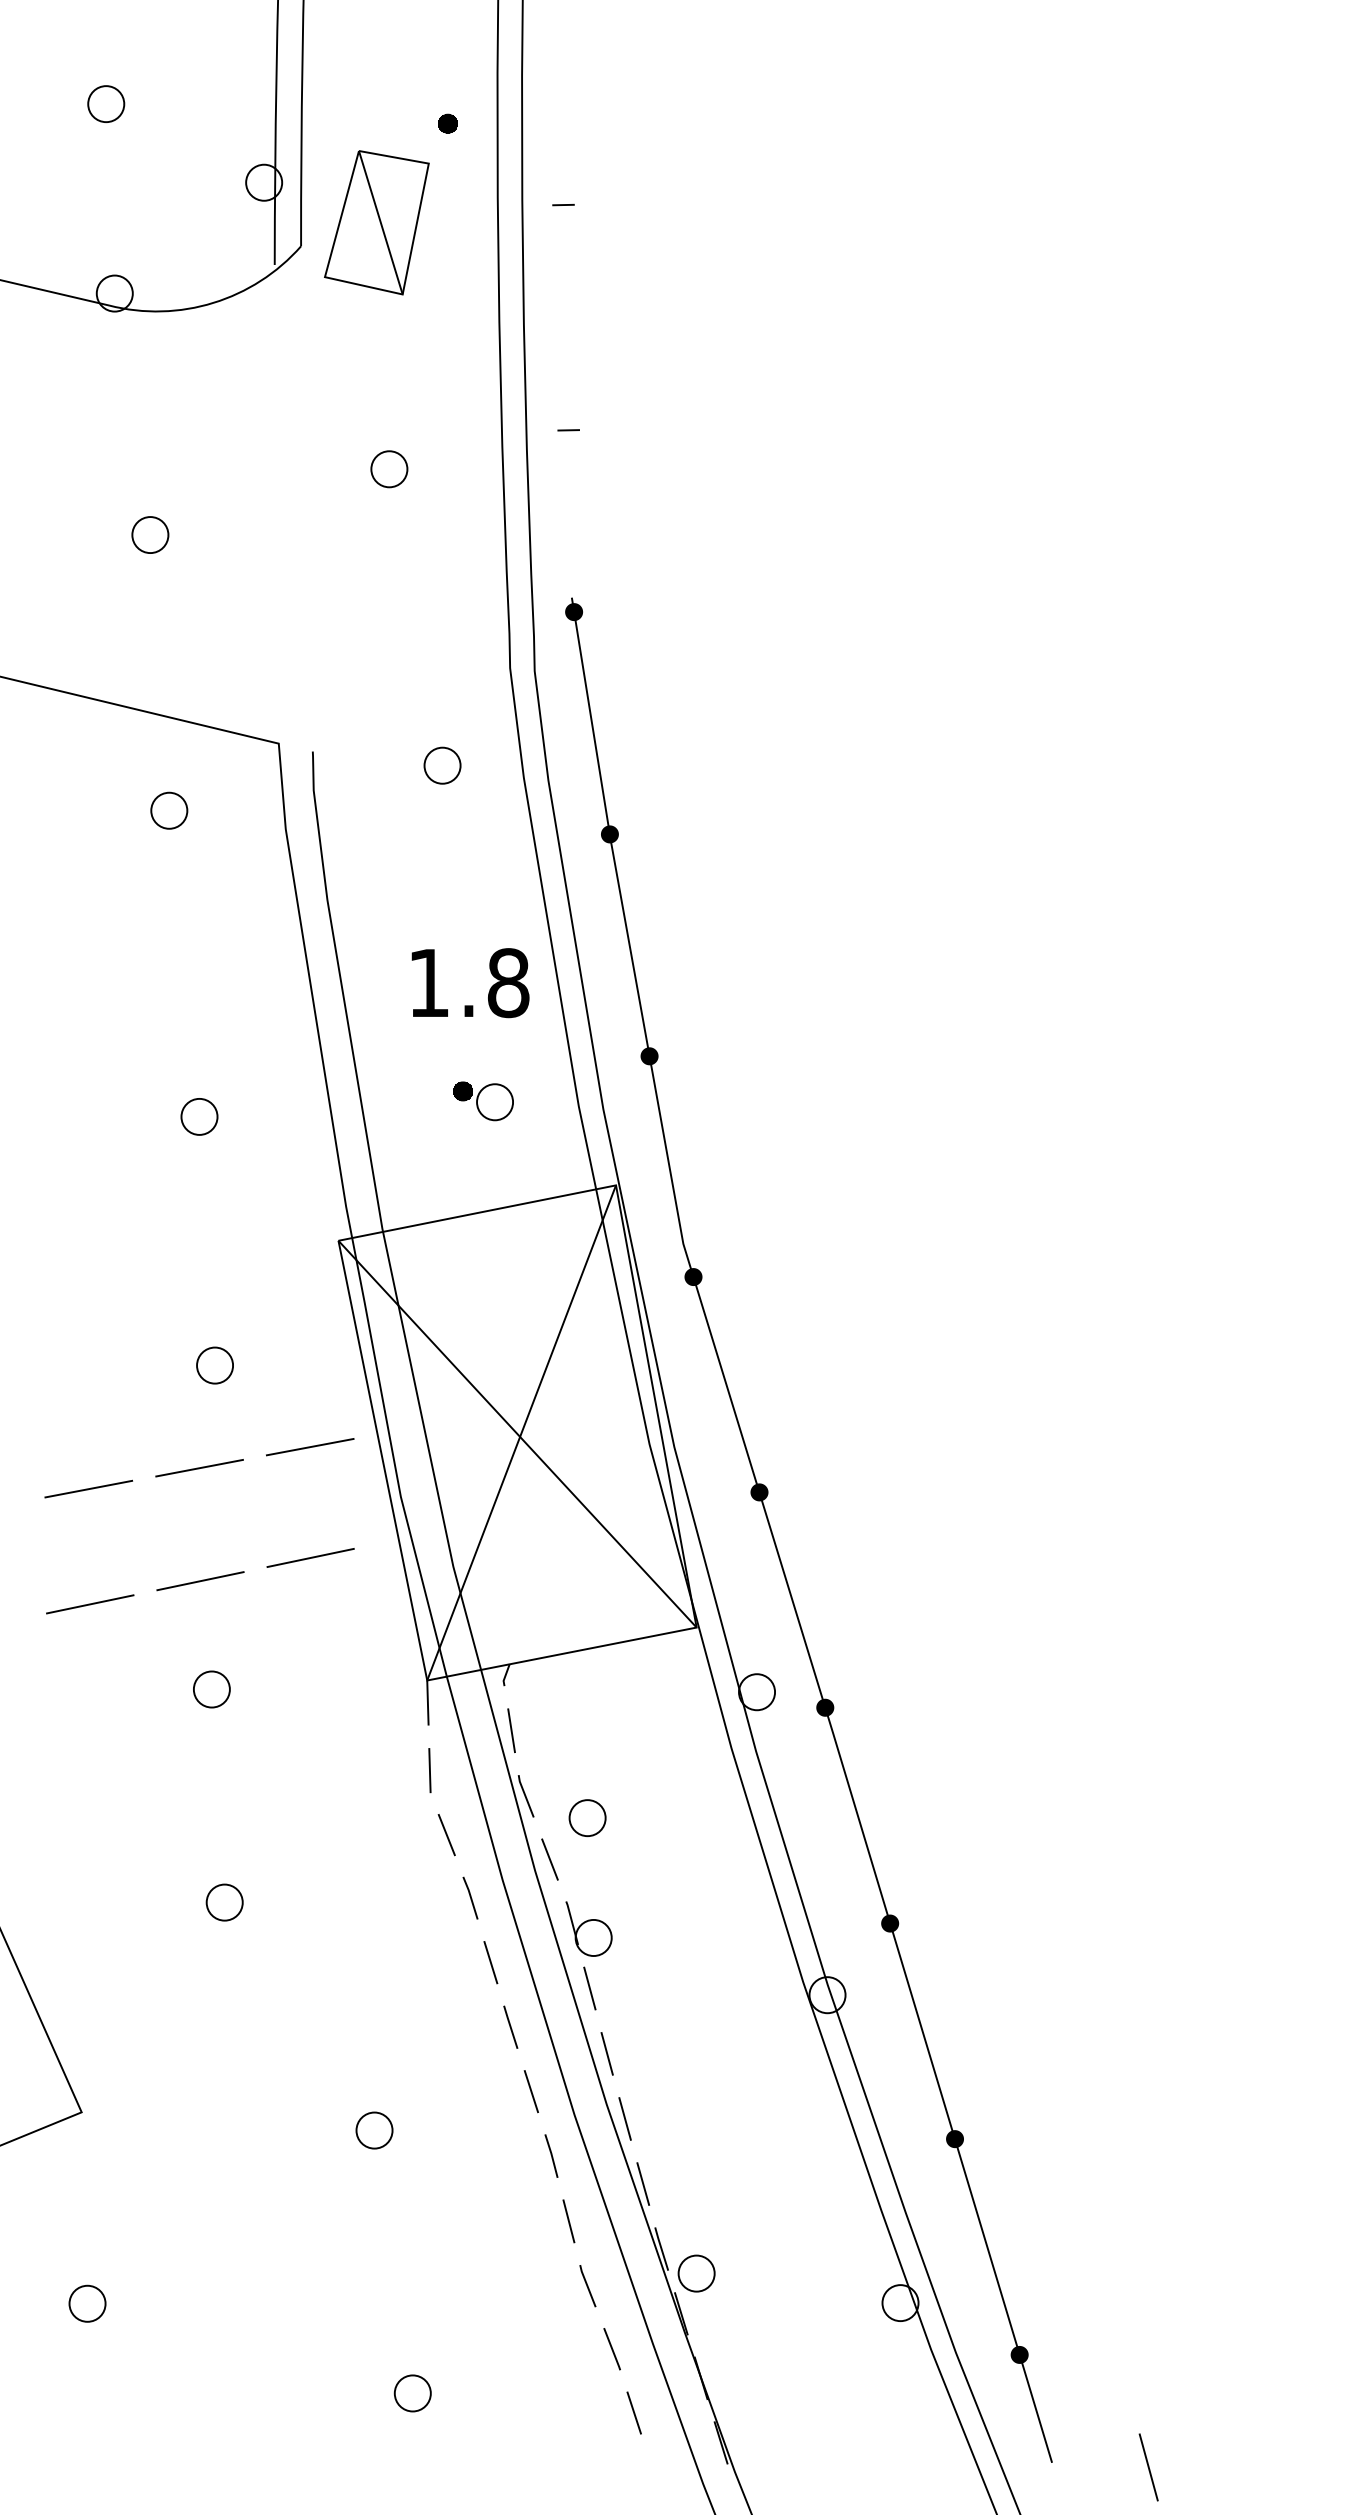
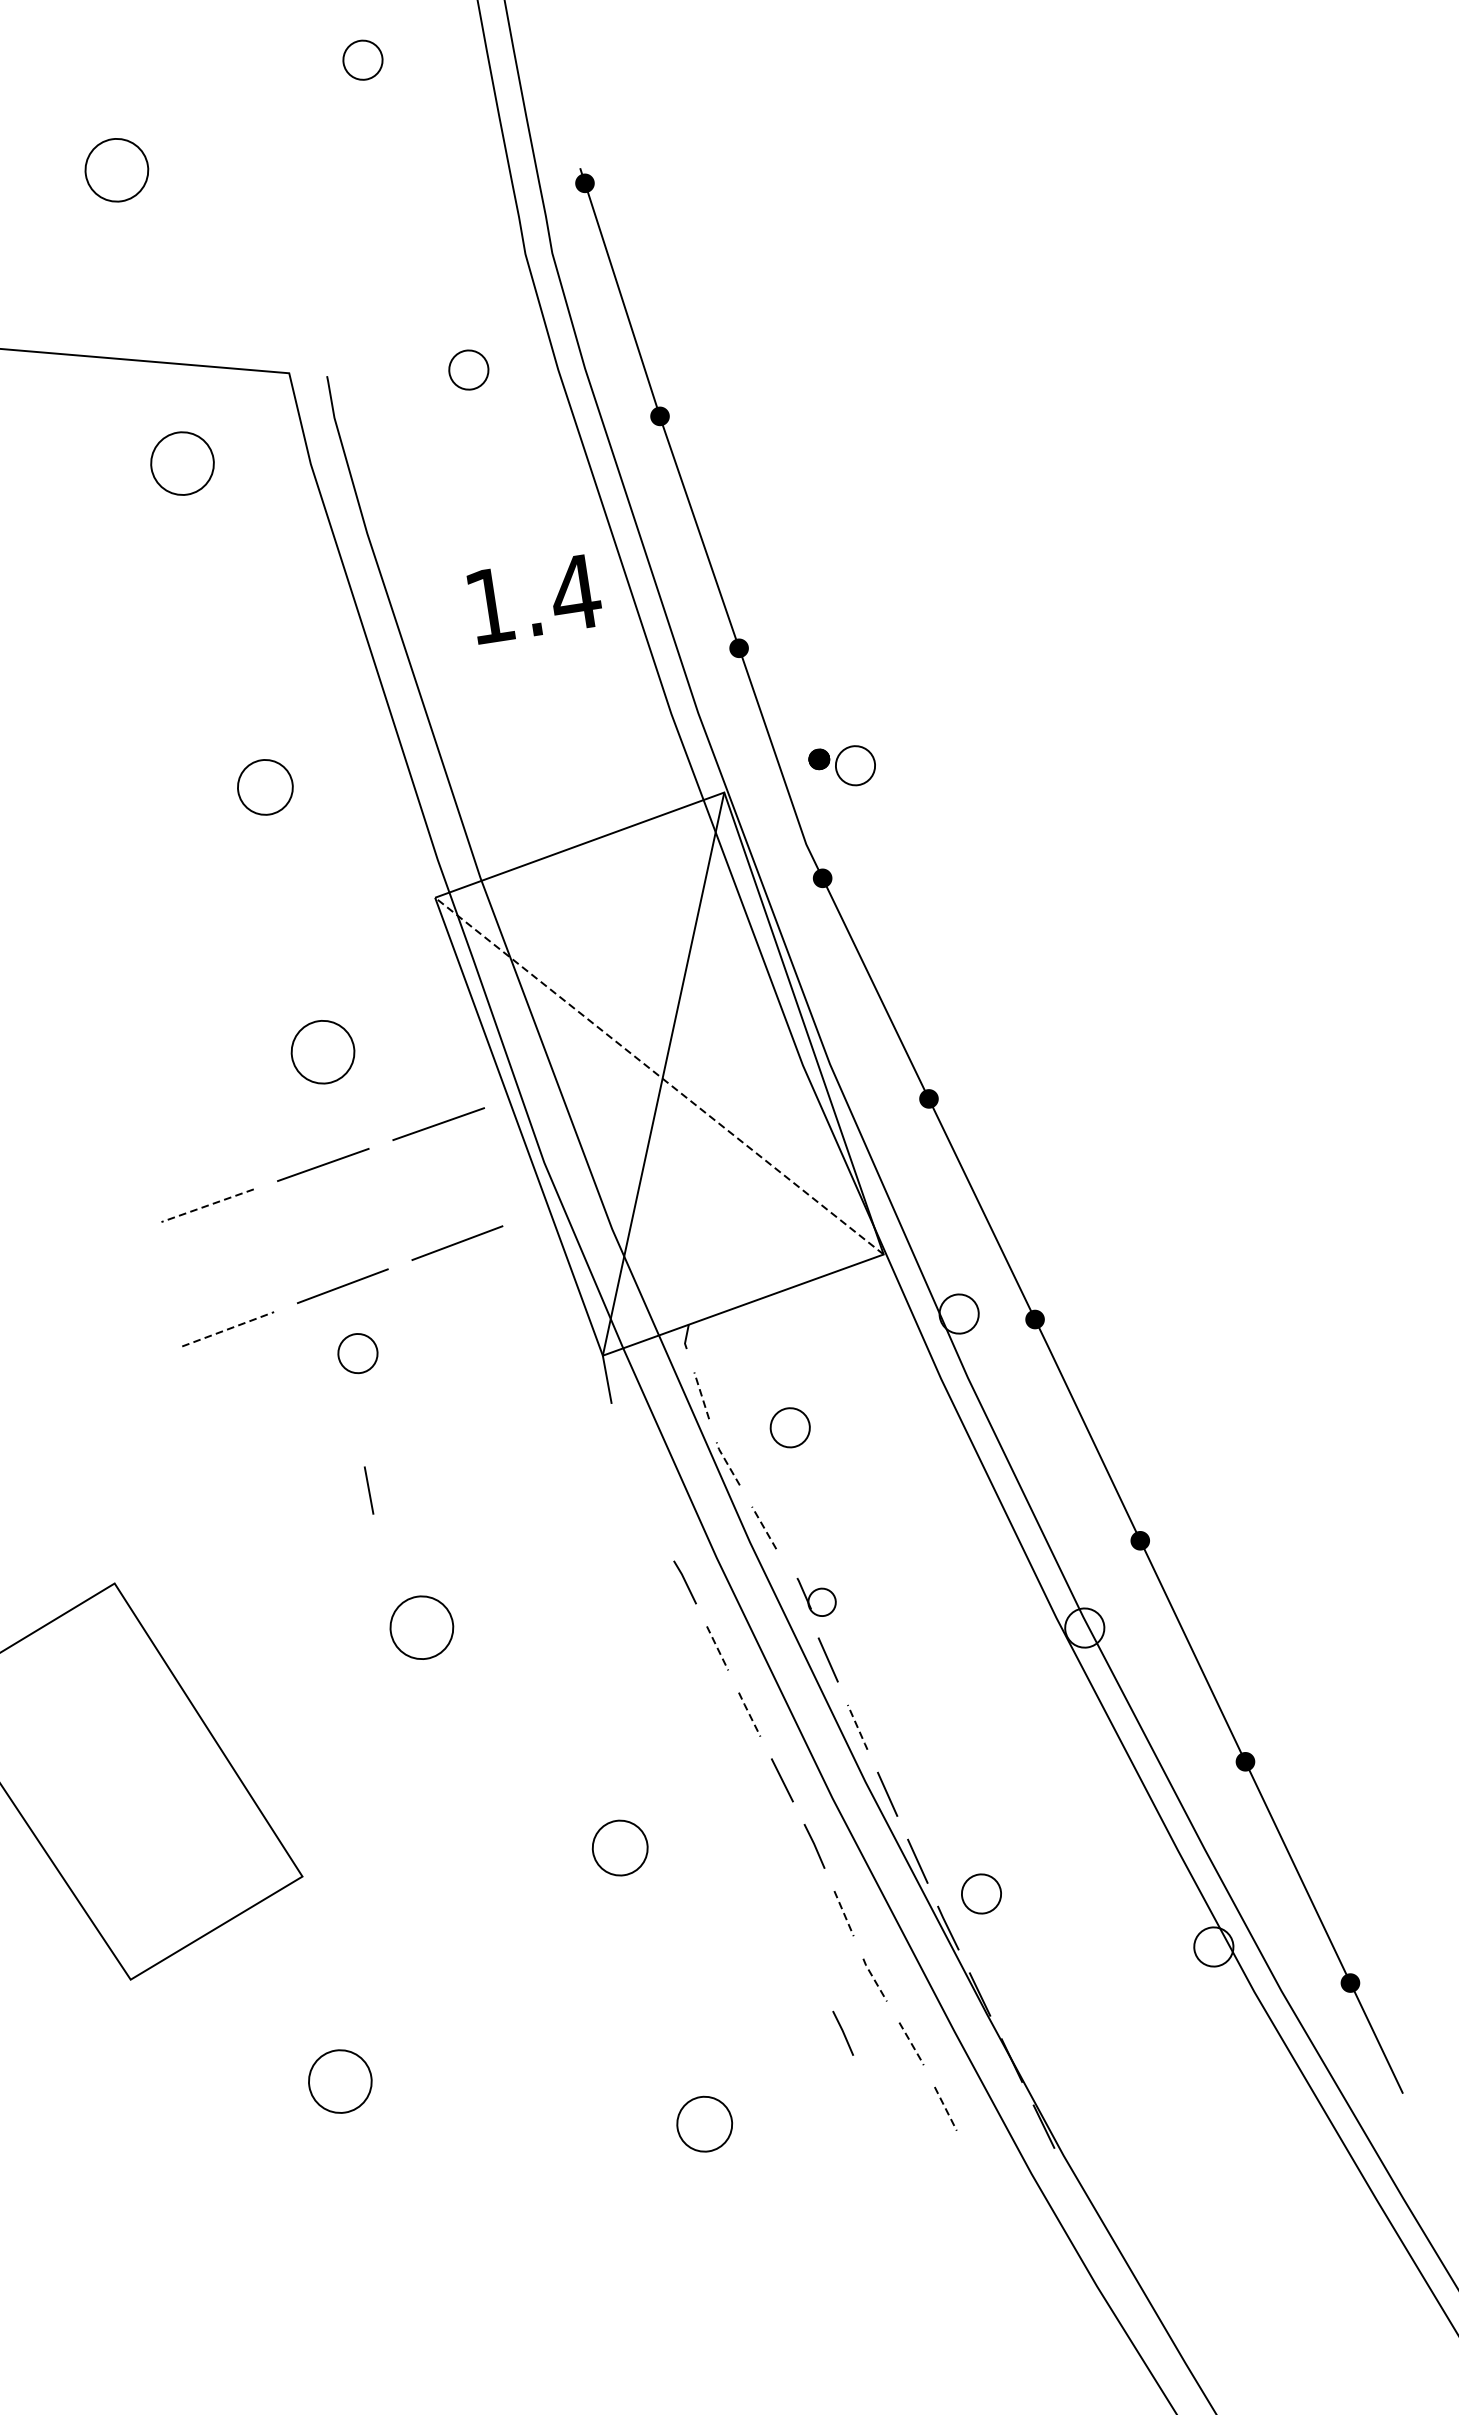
part: (150, 534) -> (116, 169), size x1.6
part: (169, 810) -> (182, 463), size x1.6
text: (508, 983) -> (575, 593), 1.8 -> 1.4
part: (483, 1101) -> (842, 766), moved
part: (199, 1116) -> (265, 787), size x1.4
part: (214, 1365) -> (322, 1052), size x1.6
line: (517, 1434) -> (659, 1076), solid -> dashed
line: (88, 1489) -> (207, 1206), solid -> dashed
line: (90, 1604) -> (228, 1329), solid -> dashed
part: (211, 1689) -> (357, 1353), moved
line: (511, 1730) -> (701, 1395), solid -> dashed
line: (429, 1770) -> (368, 1490), moved
line: (525, 1795) -> (727, 1463), solid -> dashed
part: (587, 1817) -> (790, 1427), moved
line: (446, 1835) -> (649, 1519), removed
line: (549, 1859) -> (763, 1527), solid -> dashed
part: (224, 1902) -> (421, 1627), size x1.6
part: (588, 1928) -> (816, 1595), size x0.7
line: (490, 1962) -> (717, 1648), solid -> dashed
line: (510, 2027) -> (749, 1714), solid -> dashed
line: (607, 2054) -> (858, 1727), solid -> dashed
part: (374, 2130) -> (620, 1847), size x1.4
line: (568, 2221) -> (843, 1913), solid -> dashed
part: (696, 2273) -> (981, 1893), moved
line: (587, 2286) -> (874, 1980), solid -> dashed
part: (87, 2303) -> (340, 2081), size x1.6
line: (551, 2329) -> (843, 2032), added
line: (612, 2350) -> (912, 2045), solid -> dashed
part: (412, 2393) -> (704, 2124), size x1.4
line: (634, 2413) -> (946, 2109), solid -> dashed

